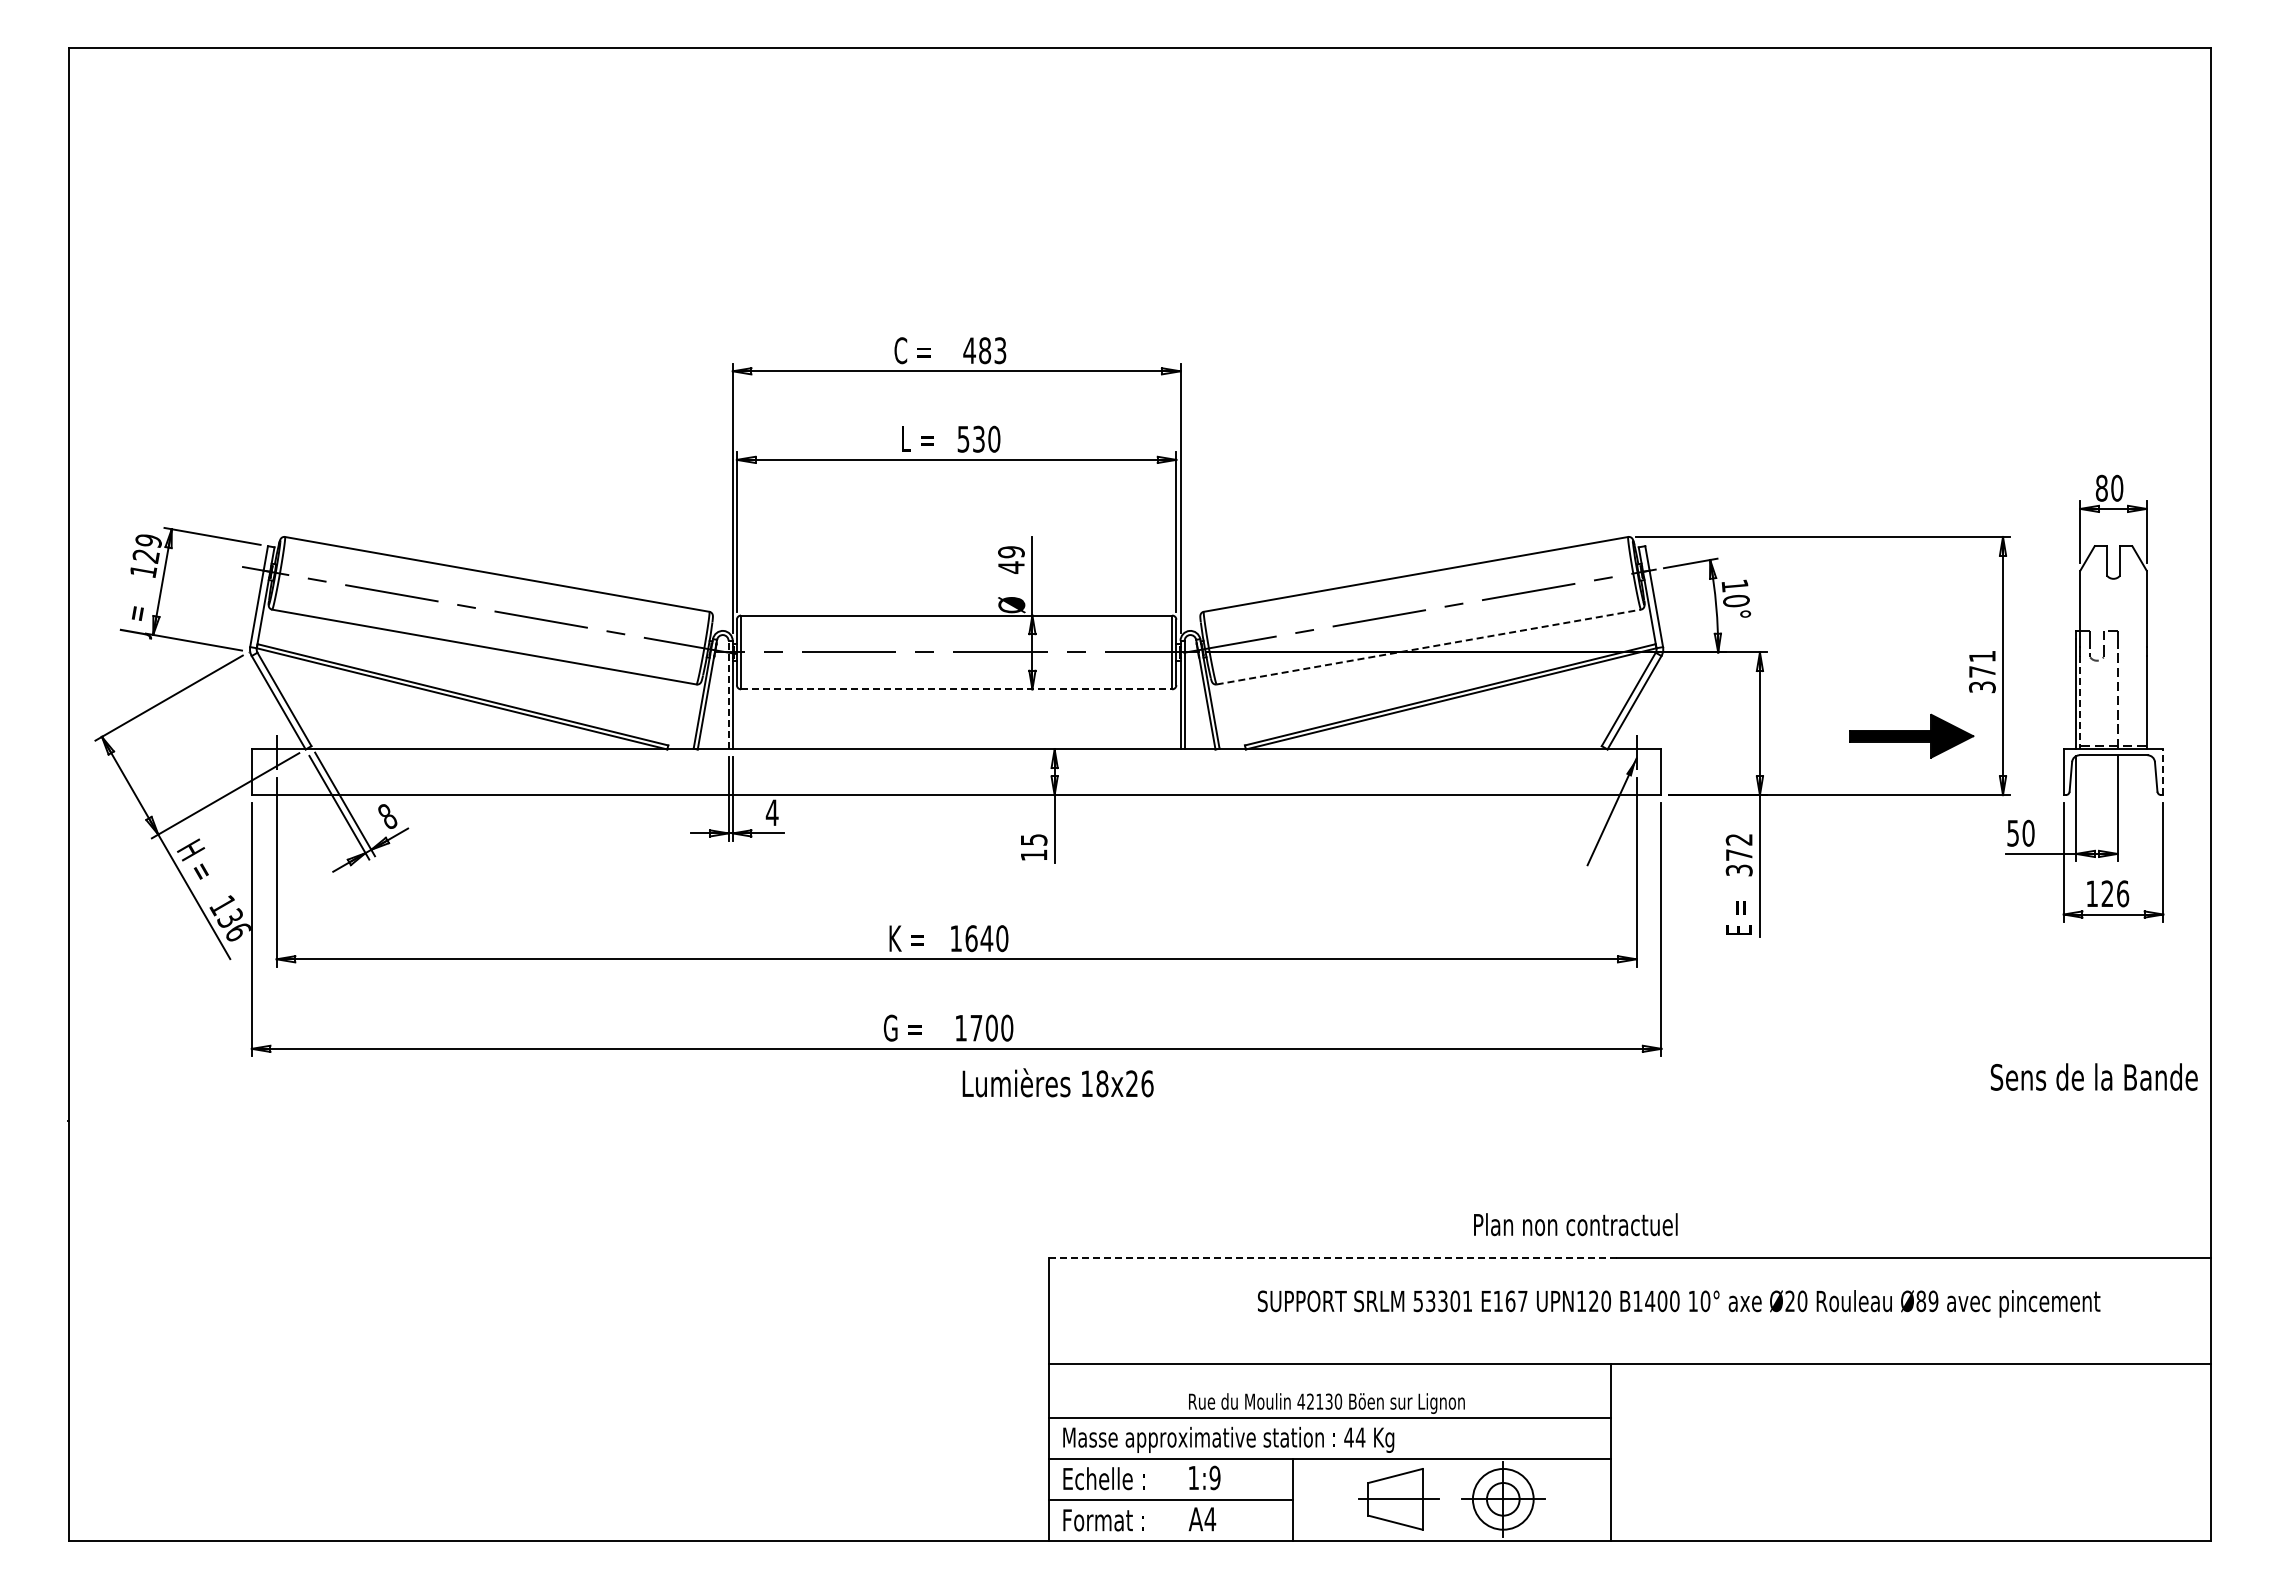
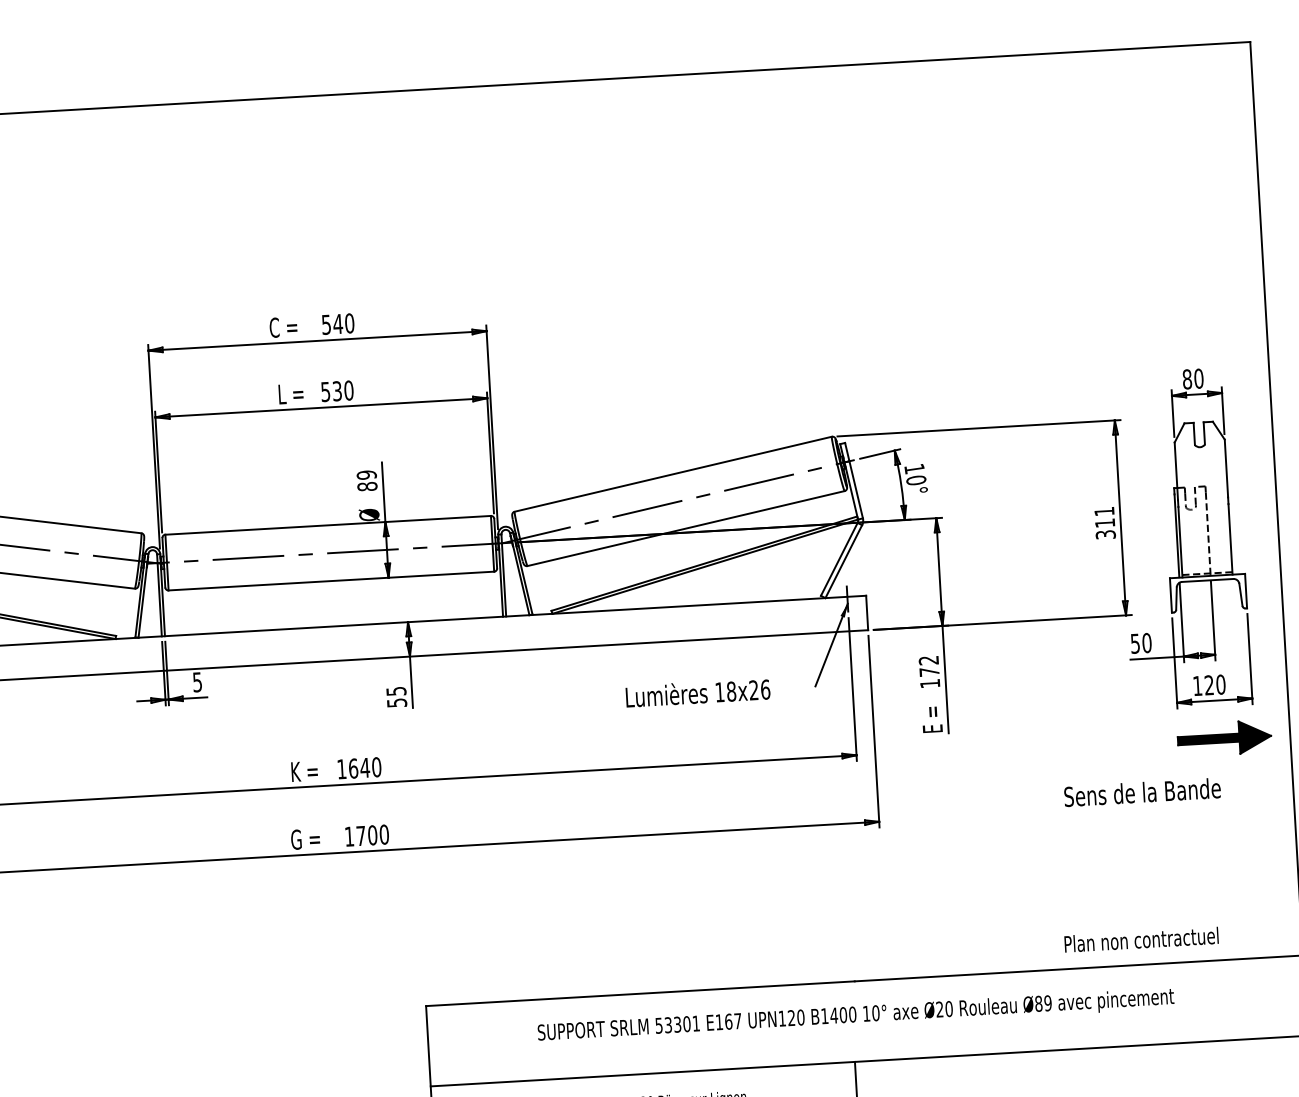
text: (984, 350) -> (337, 323), 483 -> 540
text: (1011, 567) -> (367, 486), 49 -> 89
line: (1429, 646) -> (686, 528), dashed -> solid
text: (1982, 671) -> (1105, 522), 371 -> 311
line: (956, 689) -> (331, 581), dashed -> solid
line: (728, 694) -> (159, 594), dashed -> solid
line: (2080, 702) -> (1180, 542), dashed -> solid
part: (1911, 735) -> (1224, 738), moved
line: (2163, 772) -> (1246, 591), dashed -> solid
text: (771, 812) -> (196, 682), 4 -> 5
text: (1034, 855) -> (397, 703), 15 -> 55
text: (1738, 870) -> (929, 683), 372 -> 172
text: (2123, 893) -> (1221, 684), 126 -> 120
text: (2093, 1076) -> (1141, 792), moved
text: (1057, 1082) -> (697, 692), moved
text: (1575, 1224) -> (1141, 939), moved
line: (1333, 1257) -> (640, 993), dashed -> solid
text: (1679, 1303) -> (856, 1016), moved

